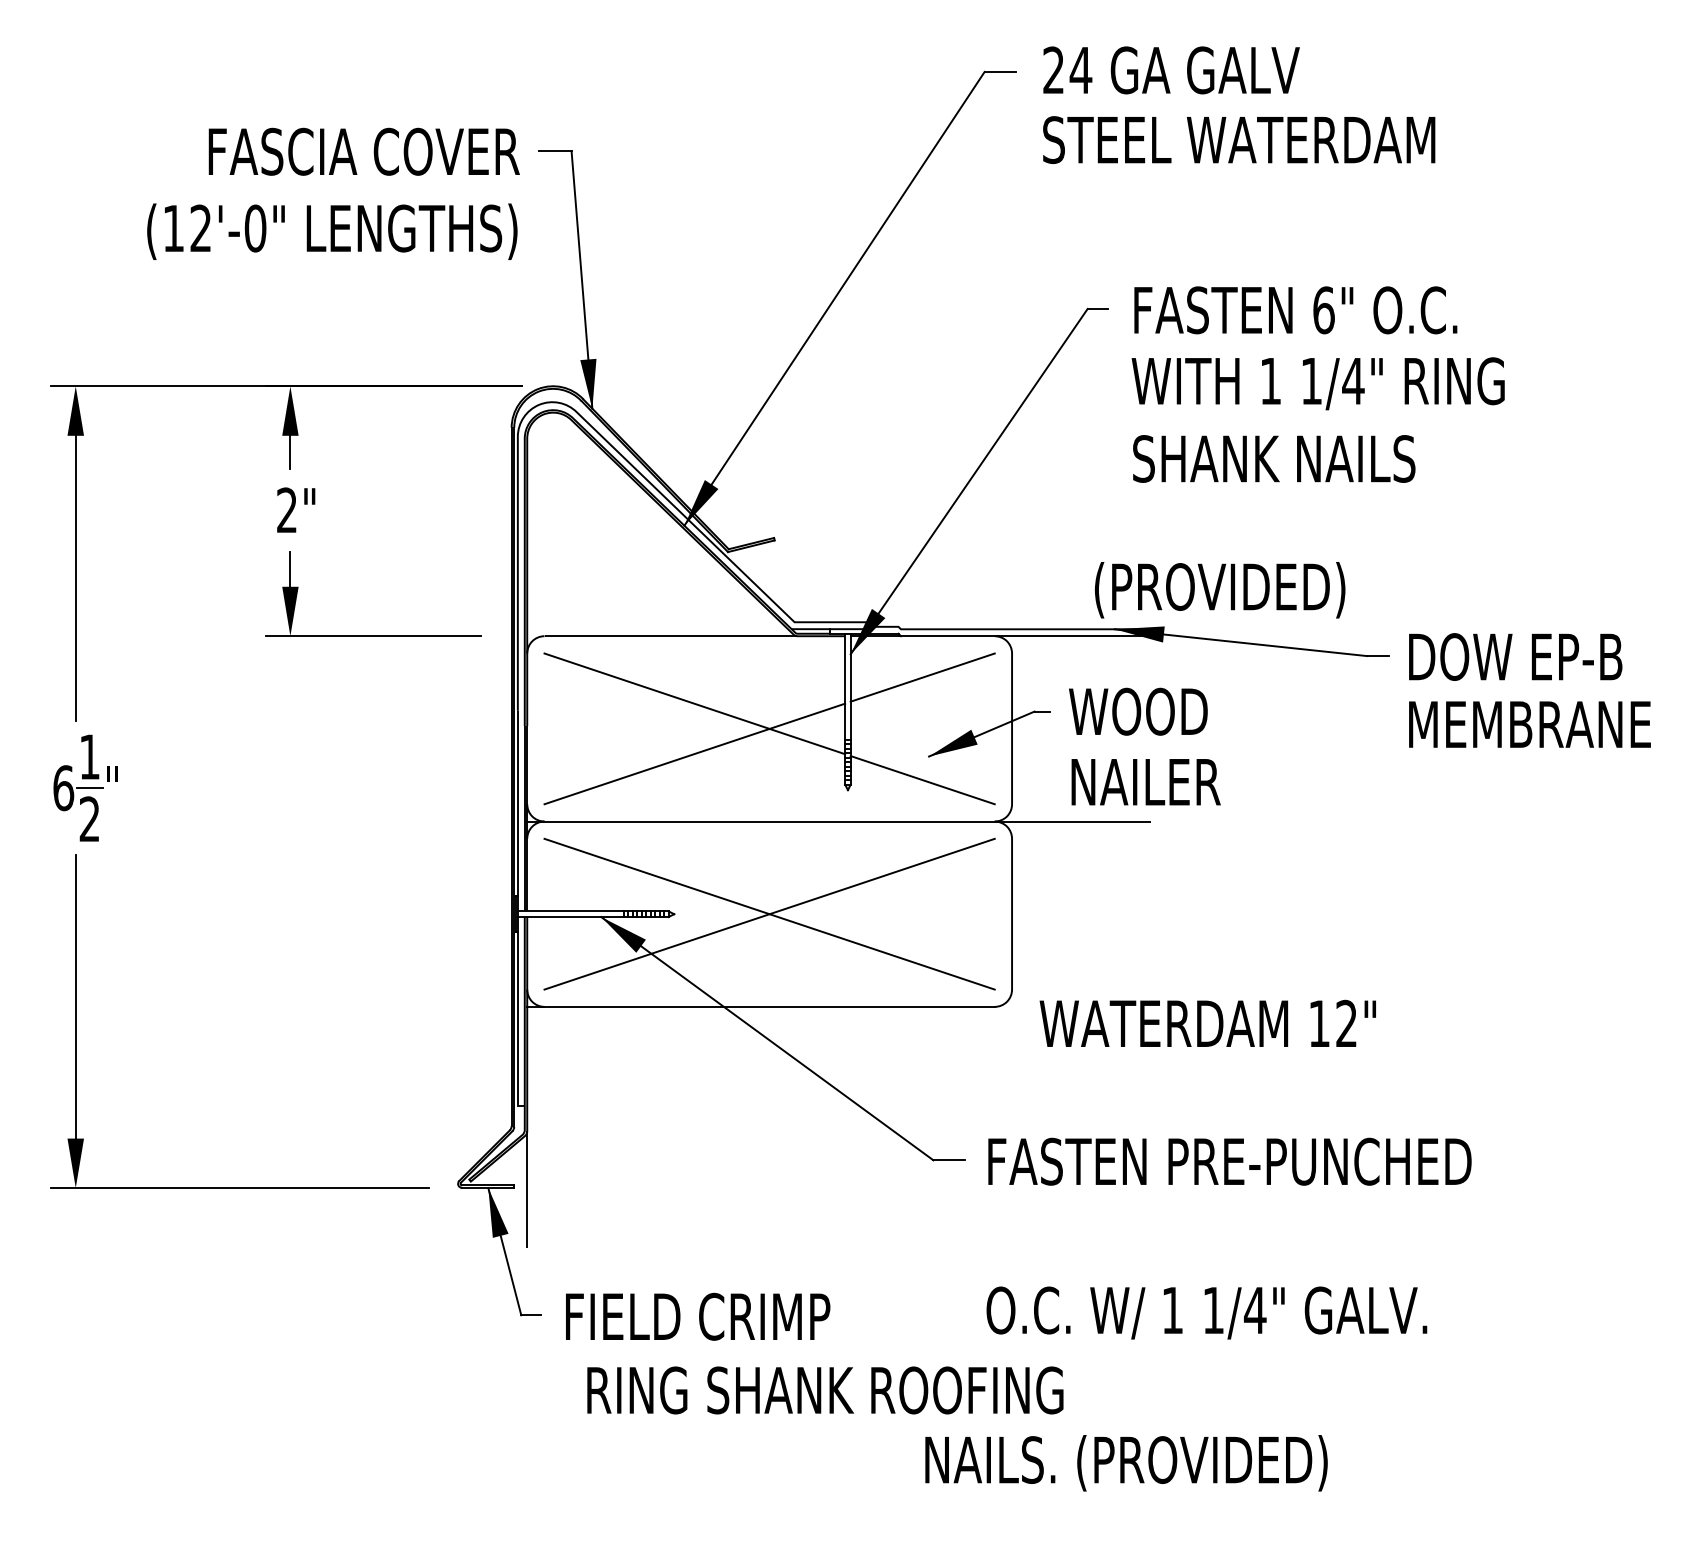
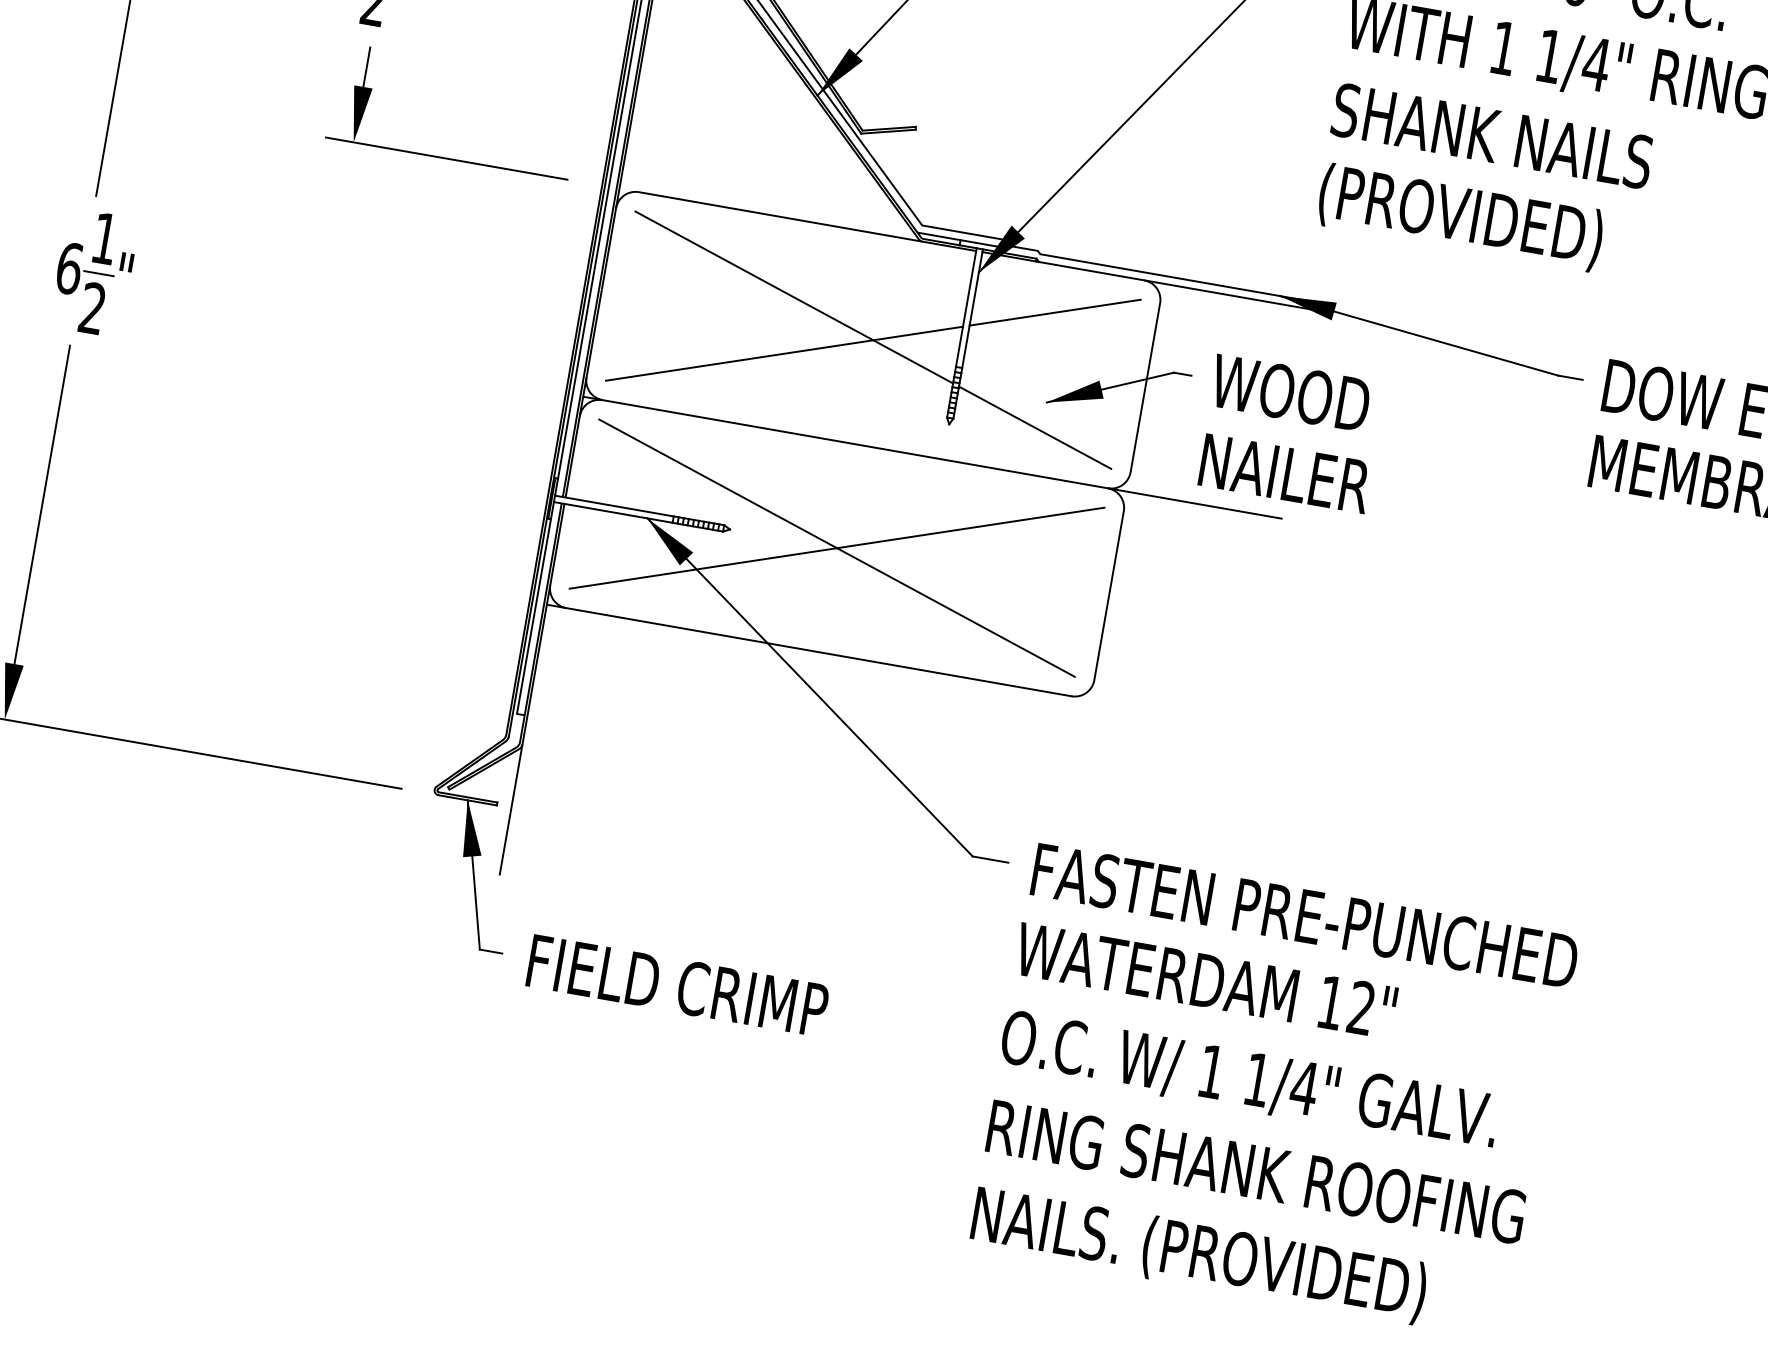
text: (1220, 590) -> (1461, 218), moved
text: (1207, 1022) -> (1205, 979), moved
text: (825, 1390) -> (1256, 1172), moved
text: (1126, 1463) -> (1199, 1255), moved

